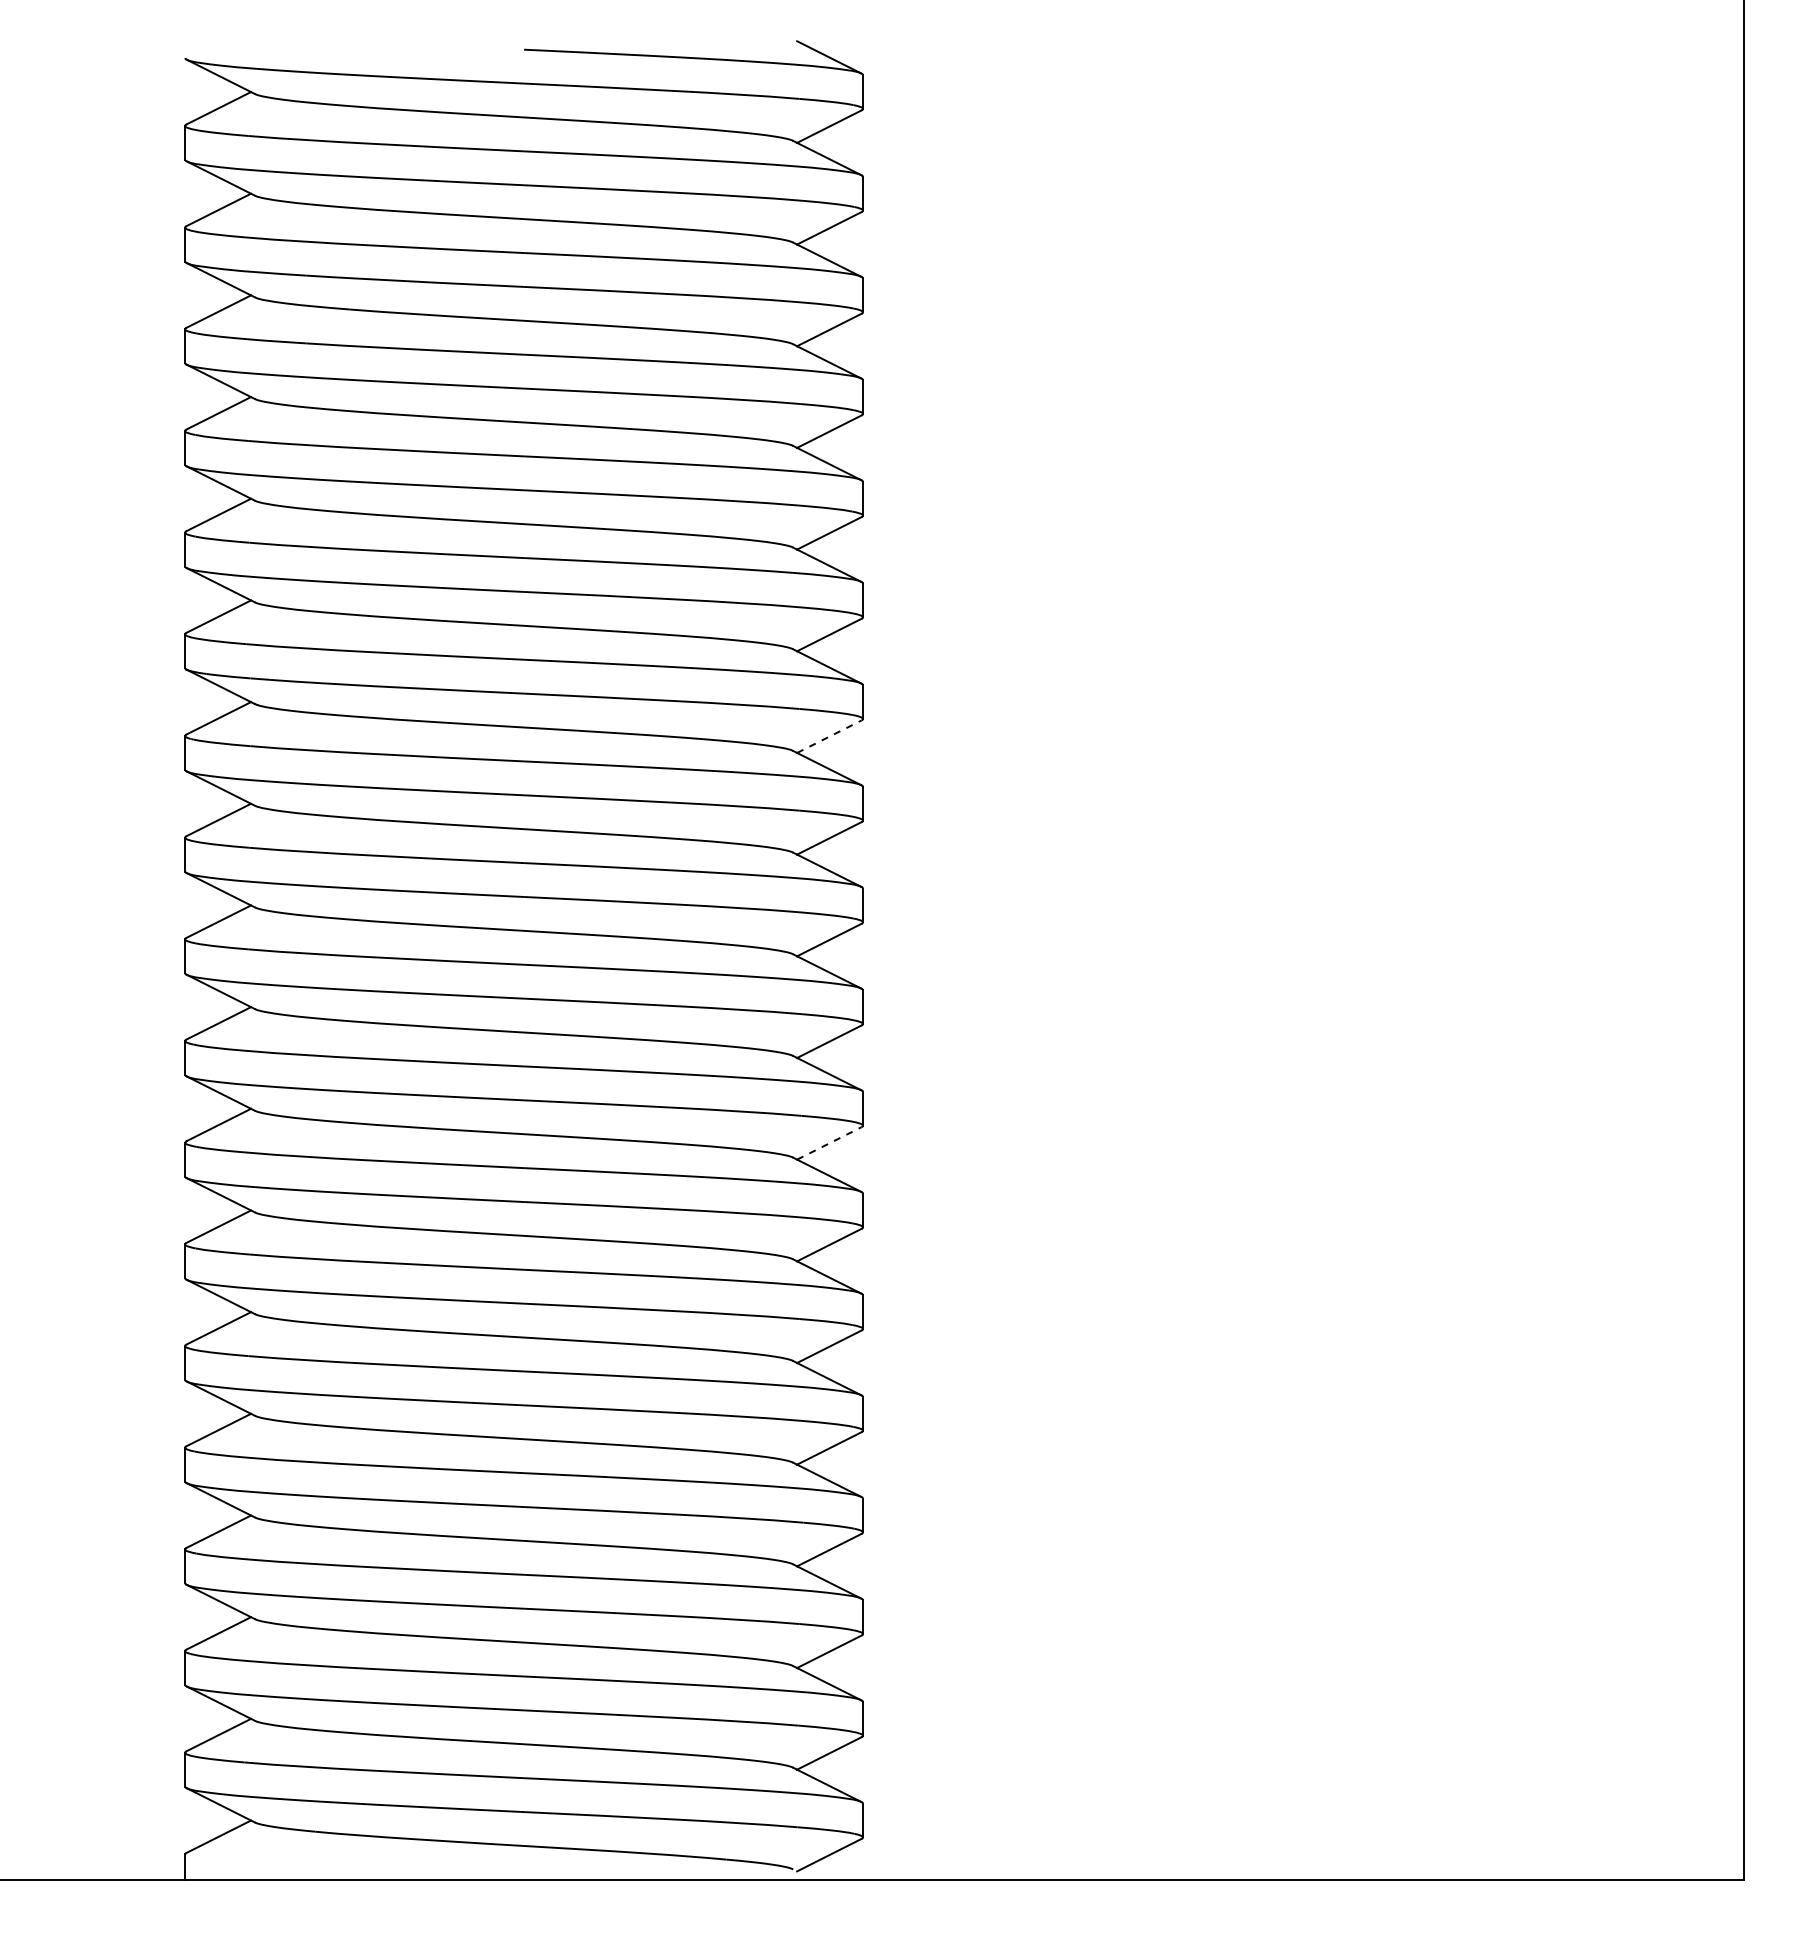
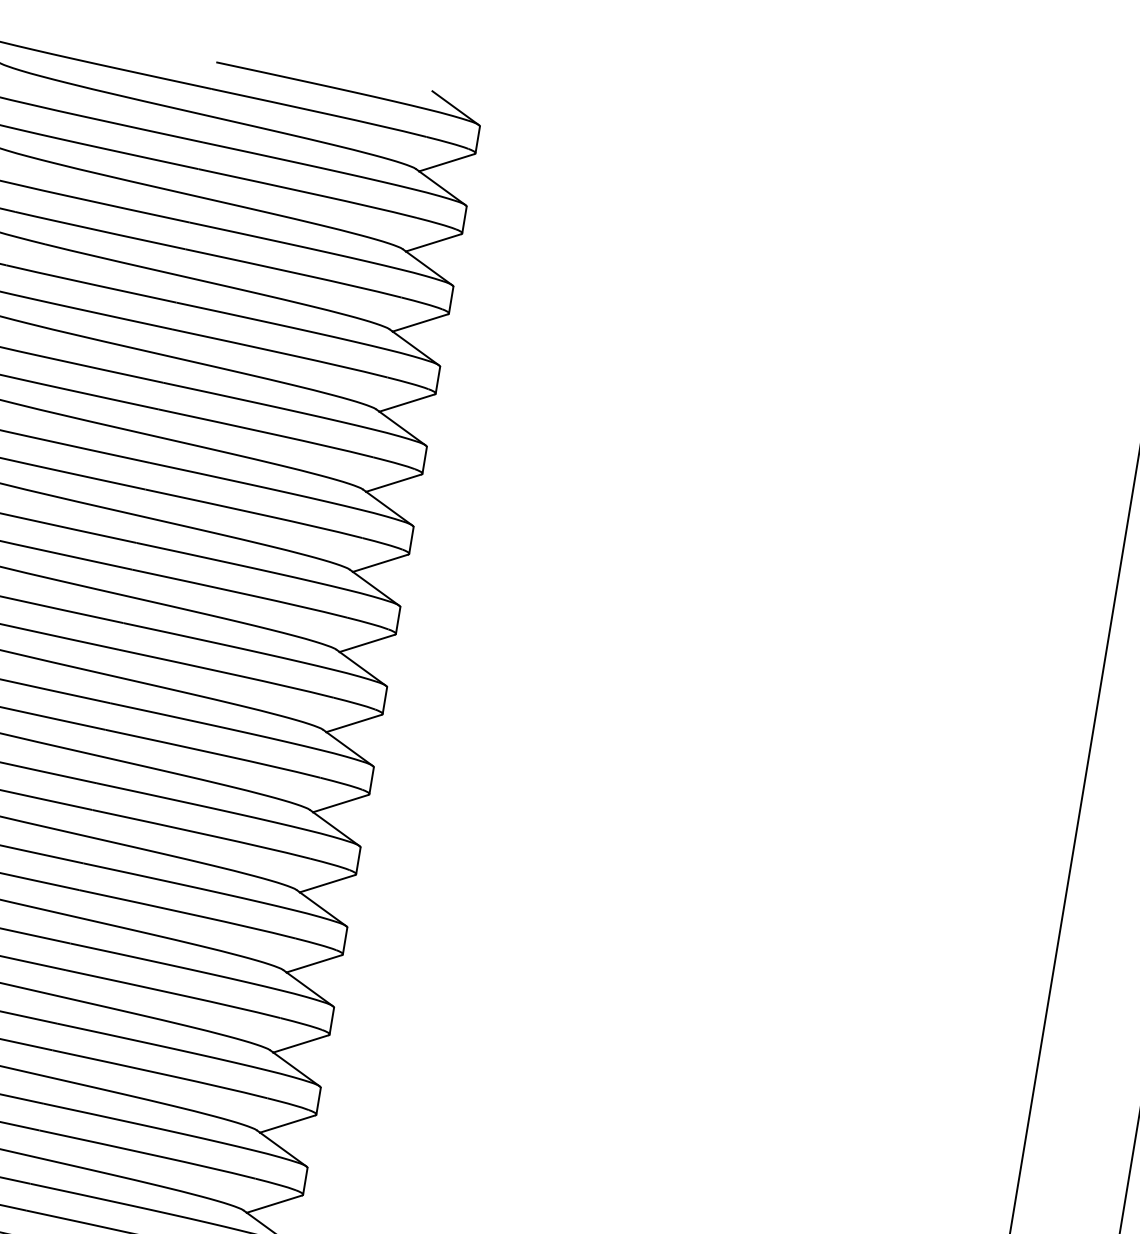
line: (829, 736) -> (367, 643), dashed -> solid
line: (829, 1143) -> (314, 963), dashed -> solid

